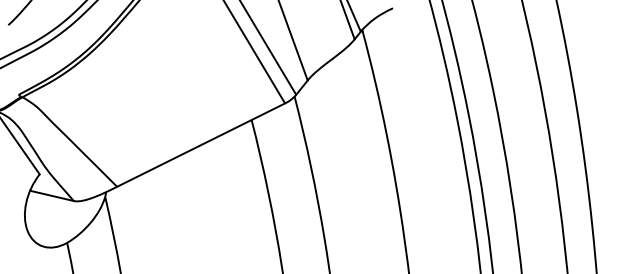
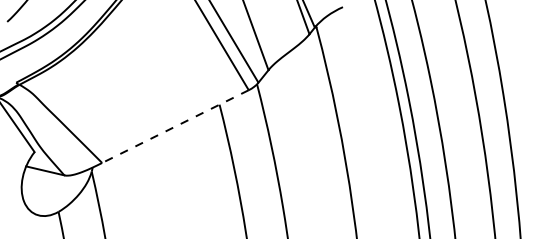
line: (201, 145) -> (175, 126), solid -> dashed

